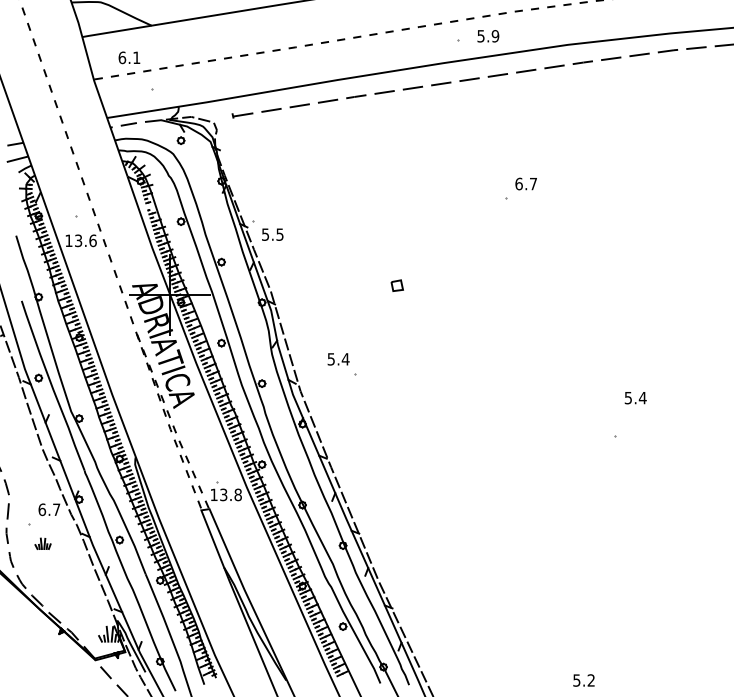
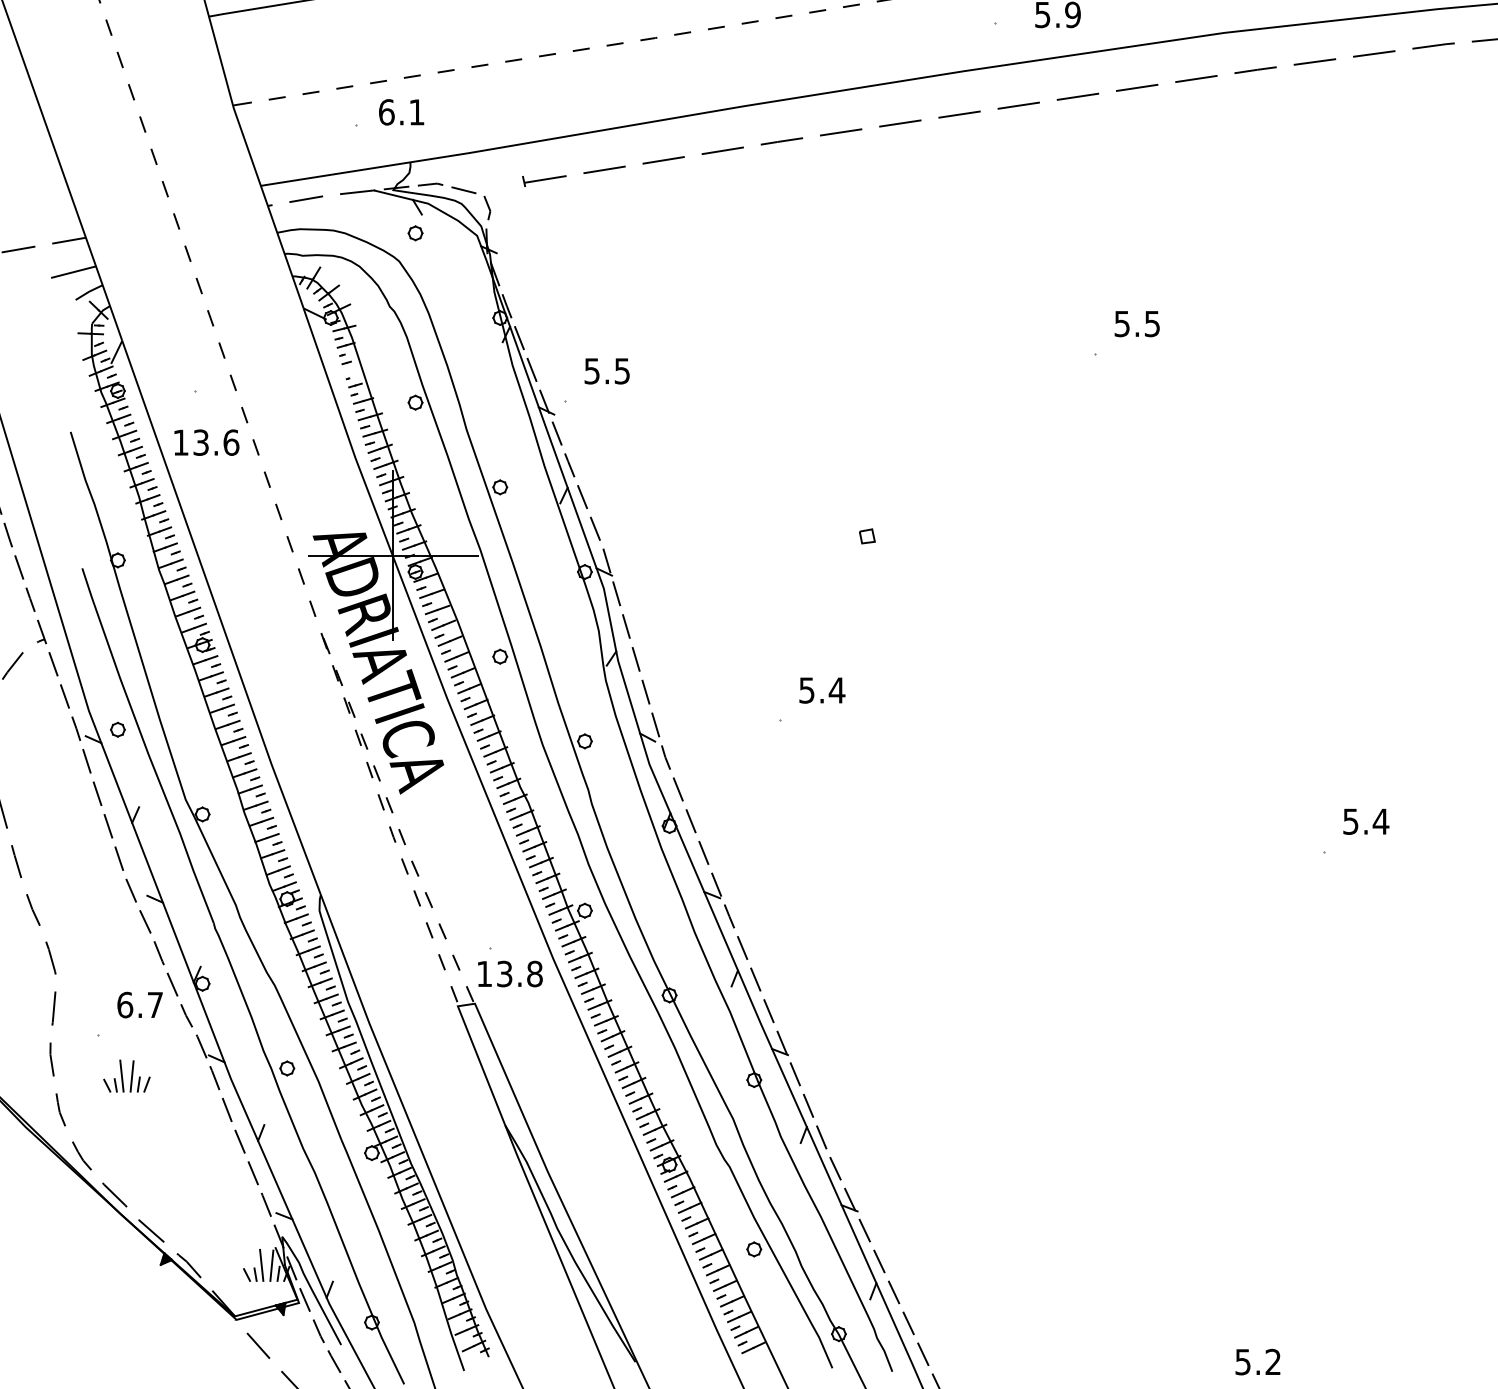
text: (129, 57) -> (401, 111), moved
text: (525, 183) -> (1135, 322), 6.7 -> 5.5
text: (272, 234) -> (606, 370), moved
part: (396, 285) -> (865, 536), size x0.62
text: (338, 359) -> (822, 690), moved
text: (635, 398) -> (1365, 822), moved
part: (42, 543) -> (125, 1075), size x1.43

